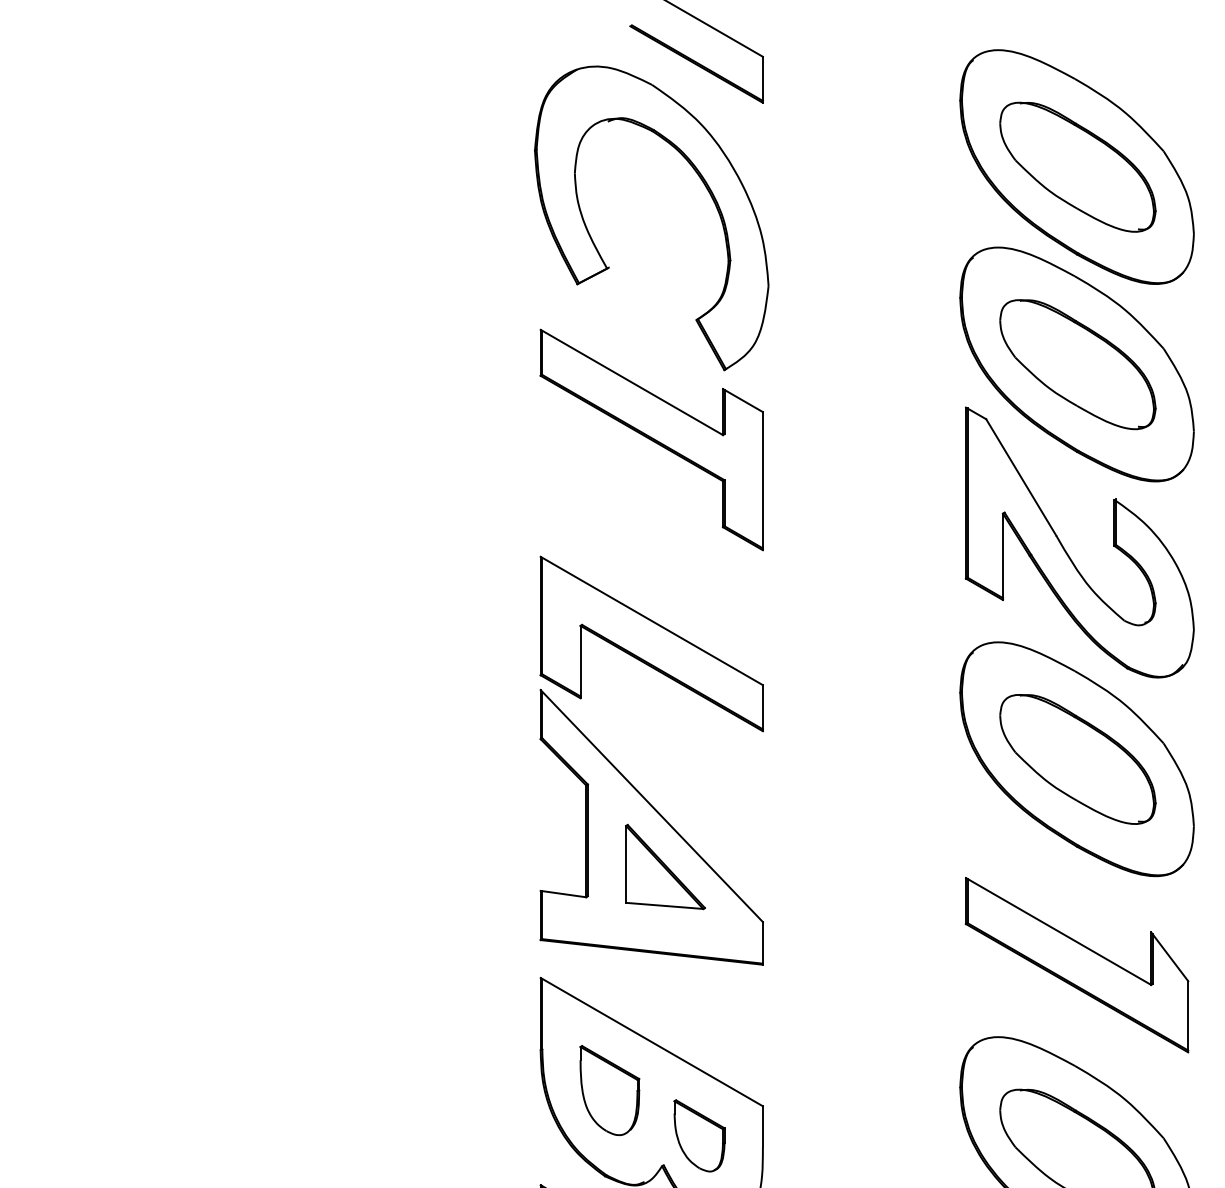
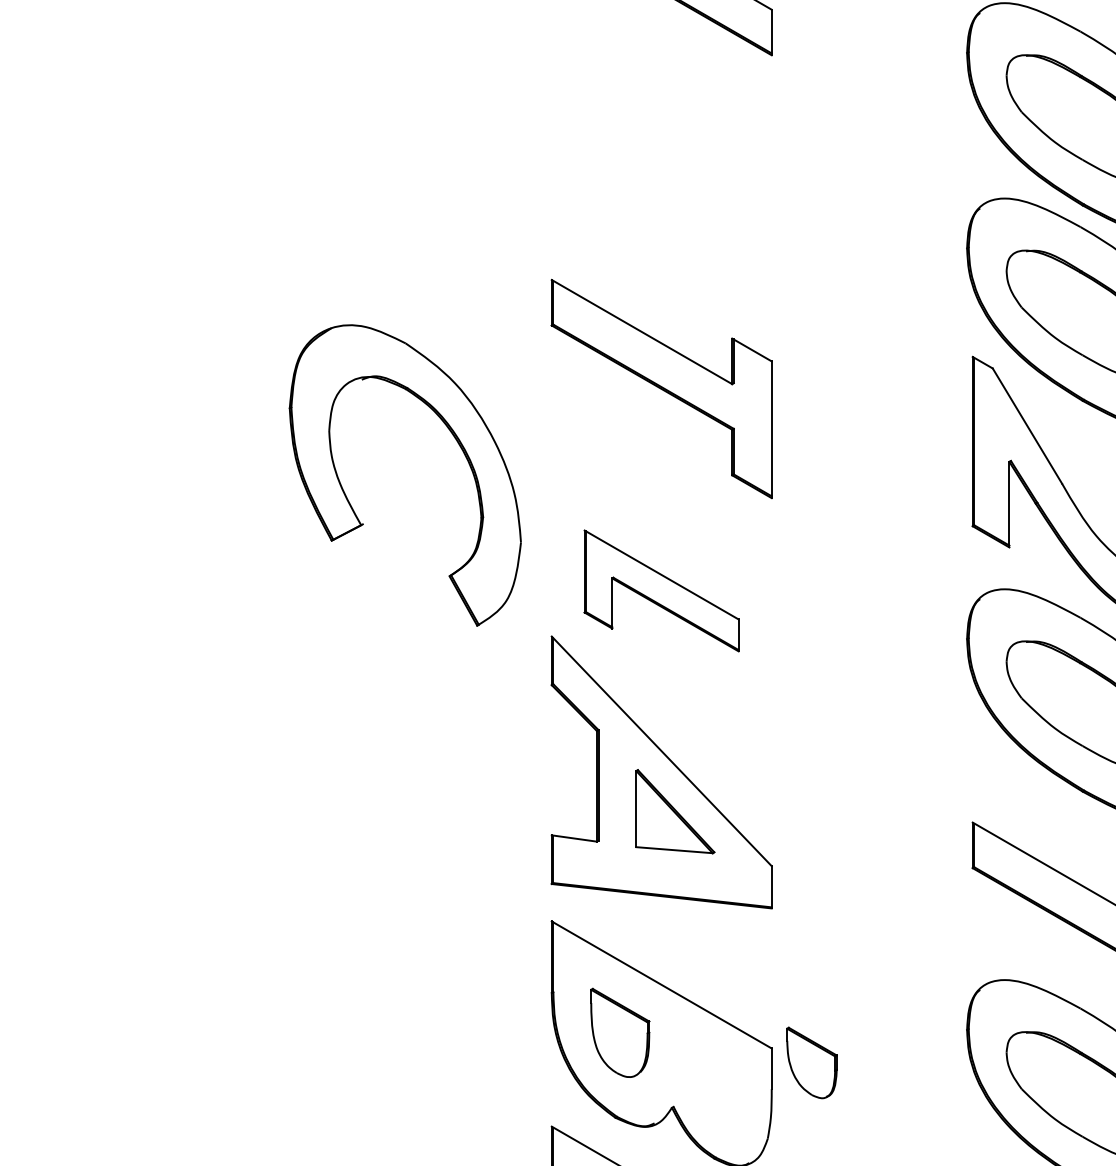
part: (596, 246) -> (350, 503), moved
part: (651, 643) -> (661, 590), size x0.7
part: (699, 1135) -> (811, 1062), moved

